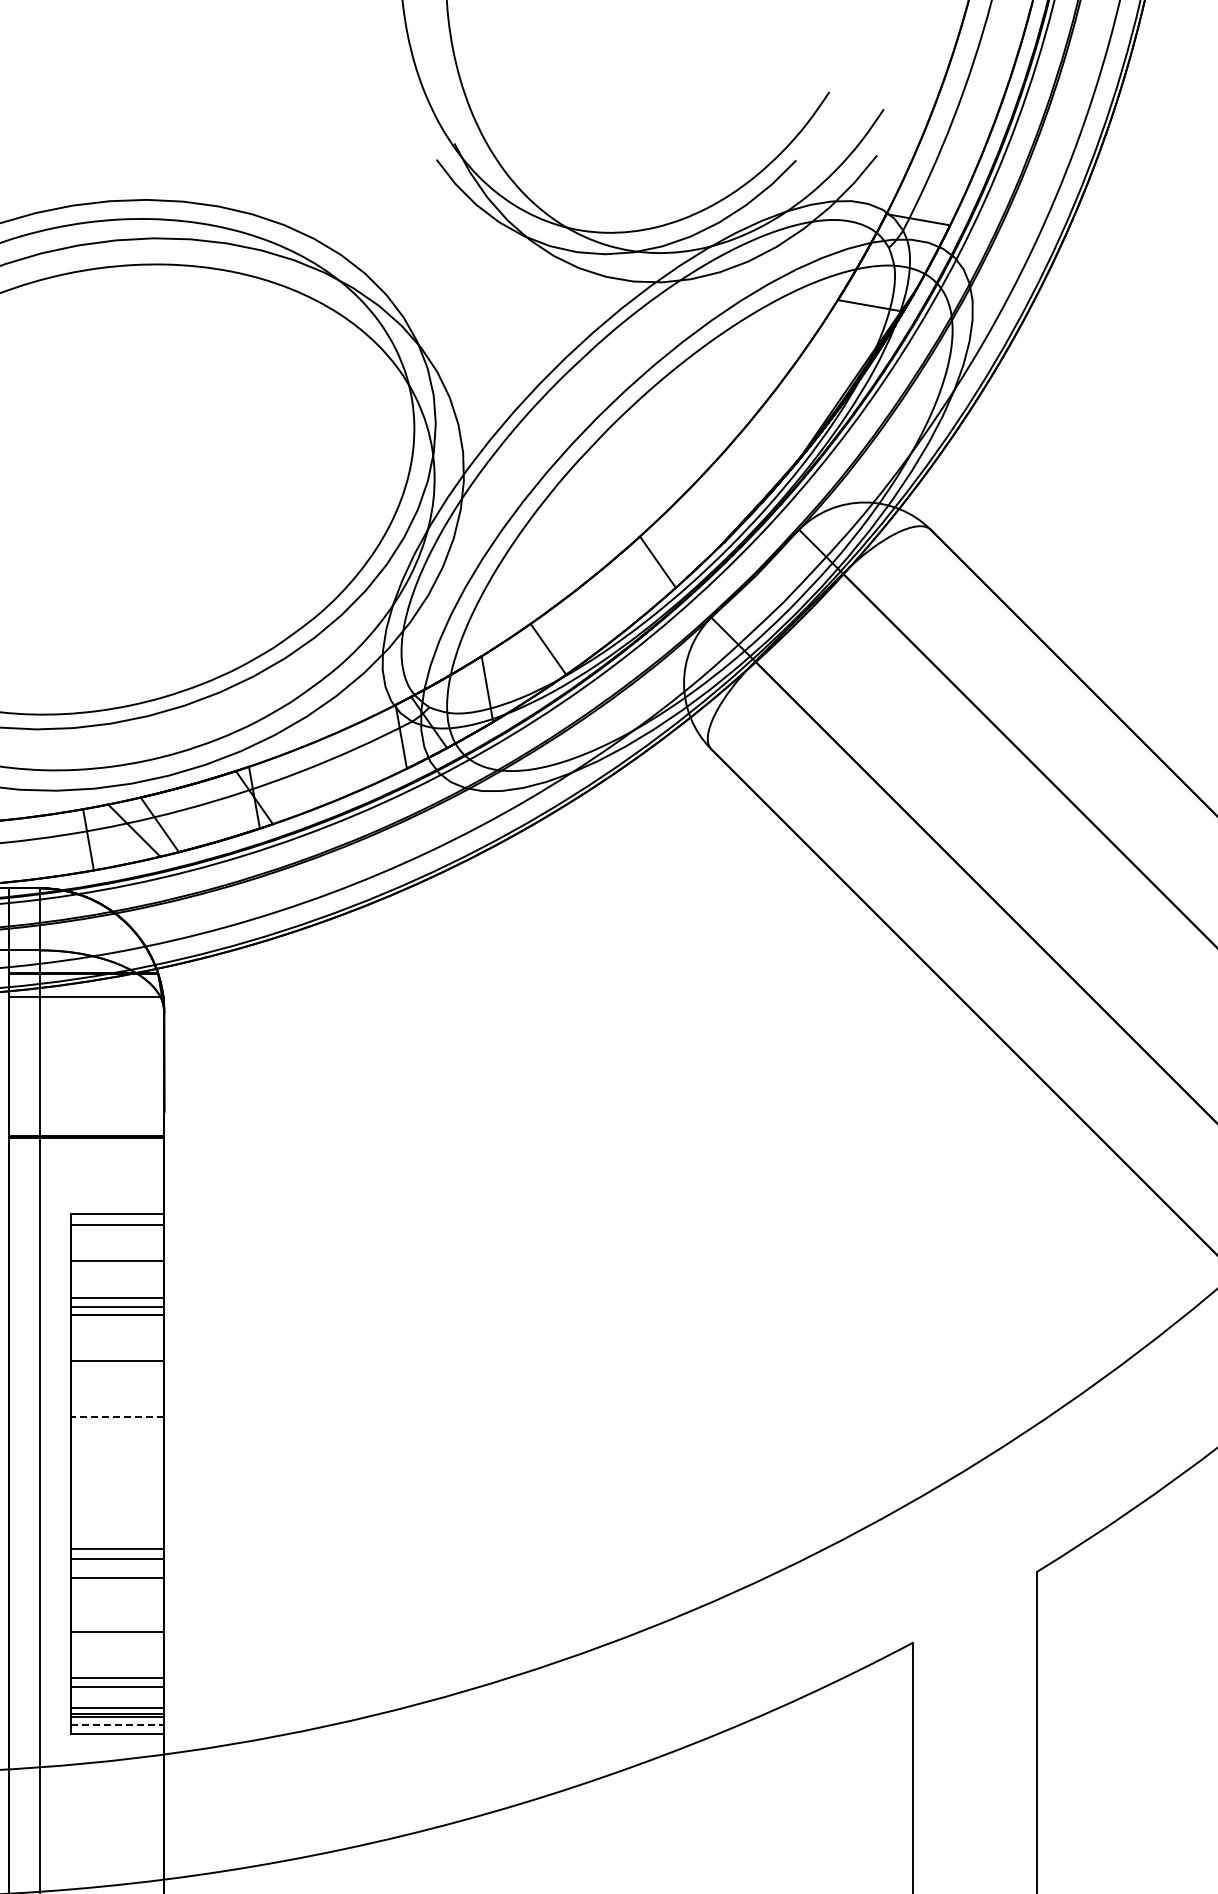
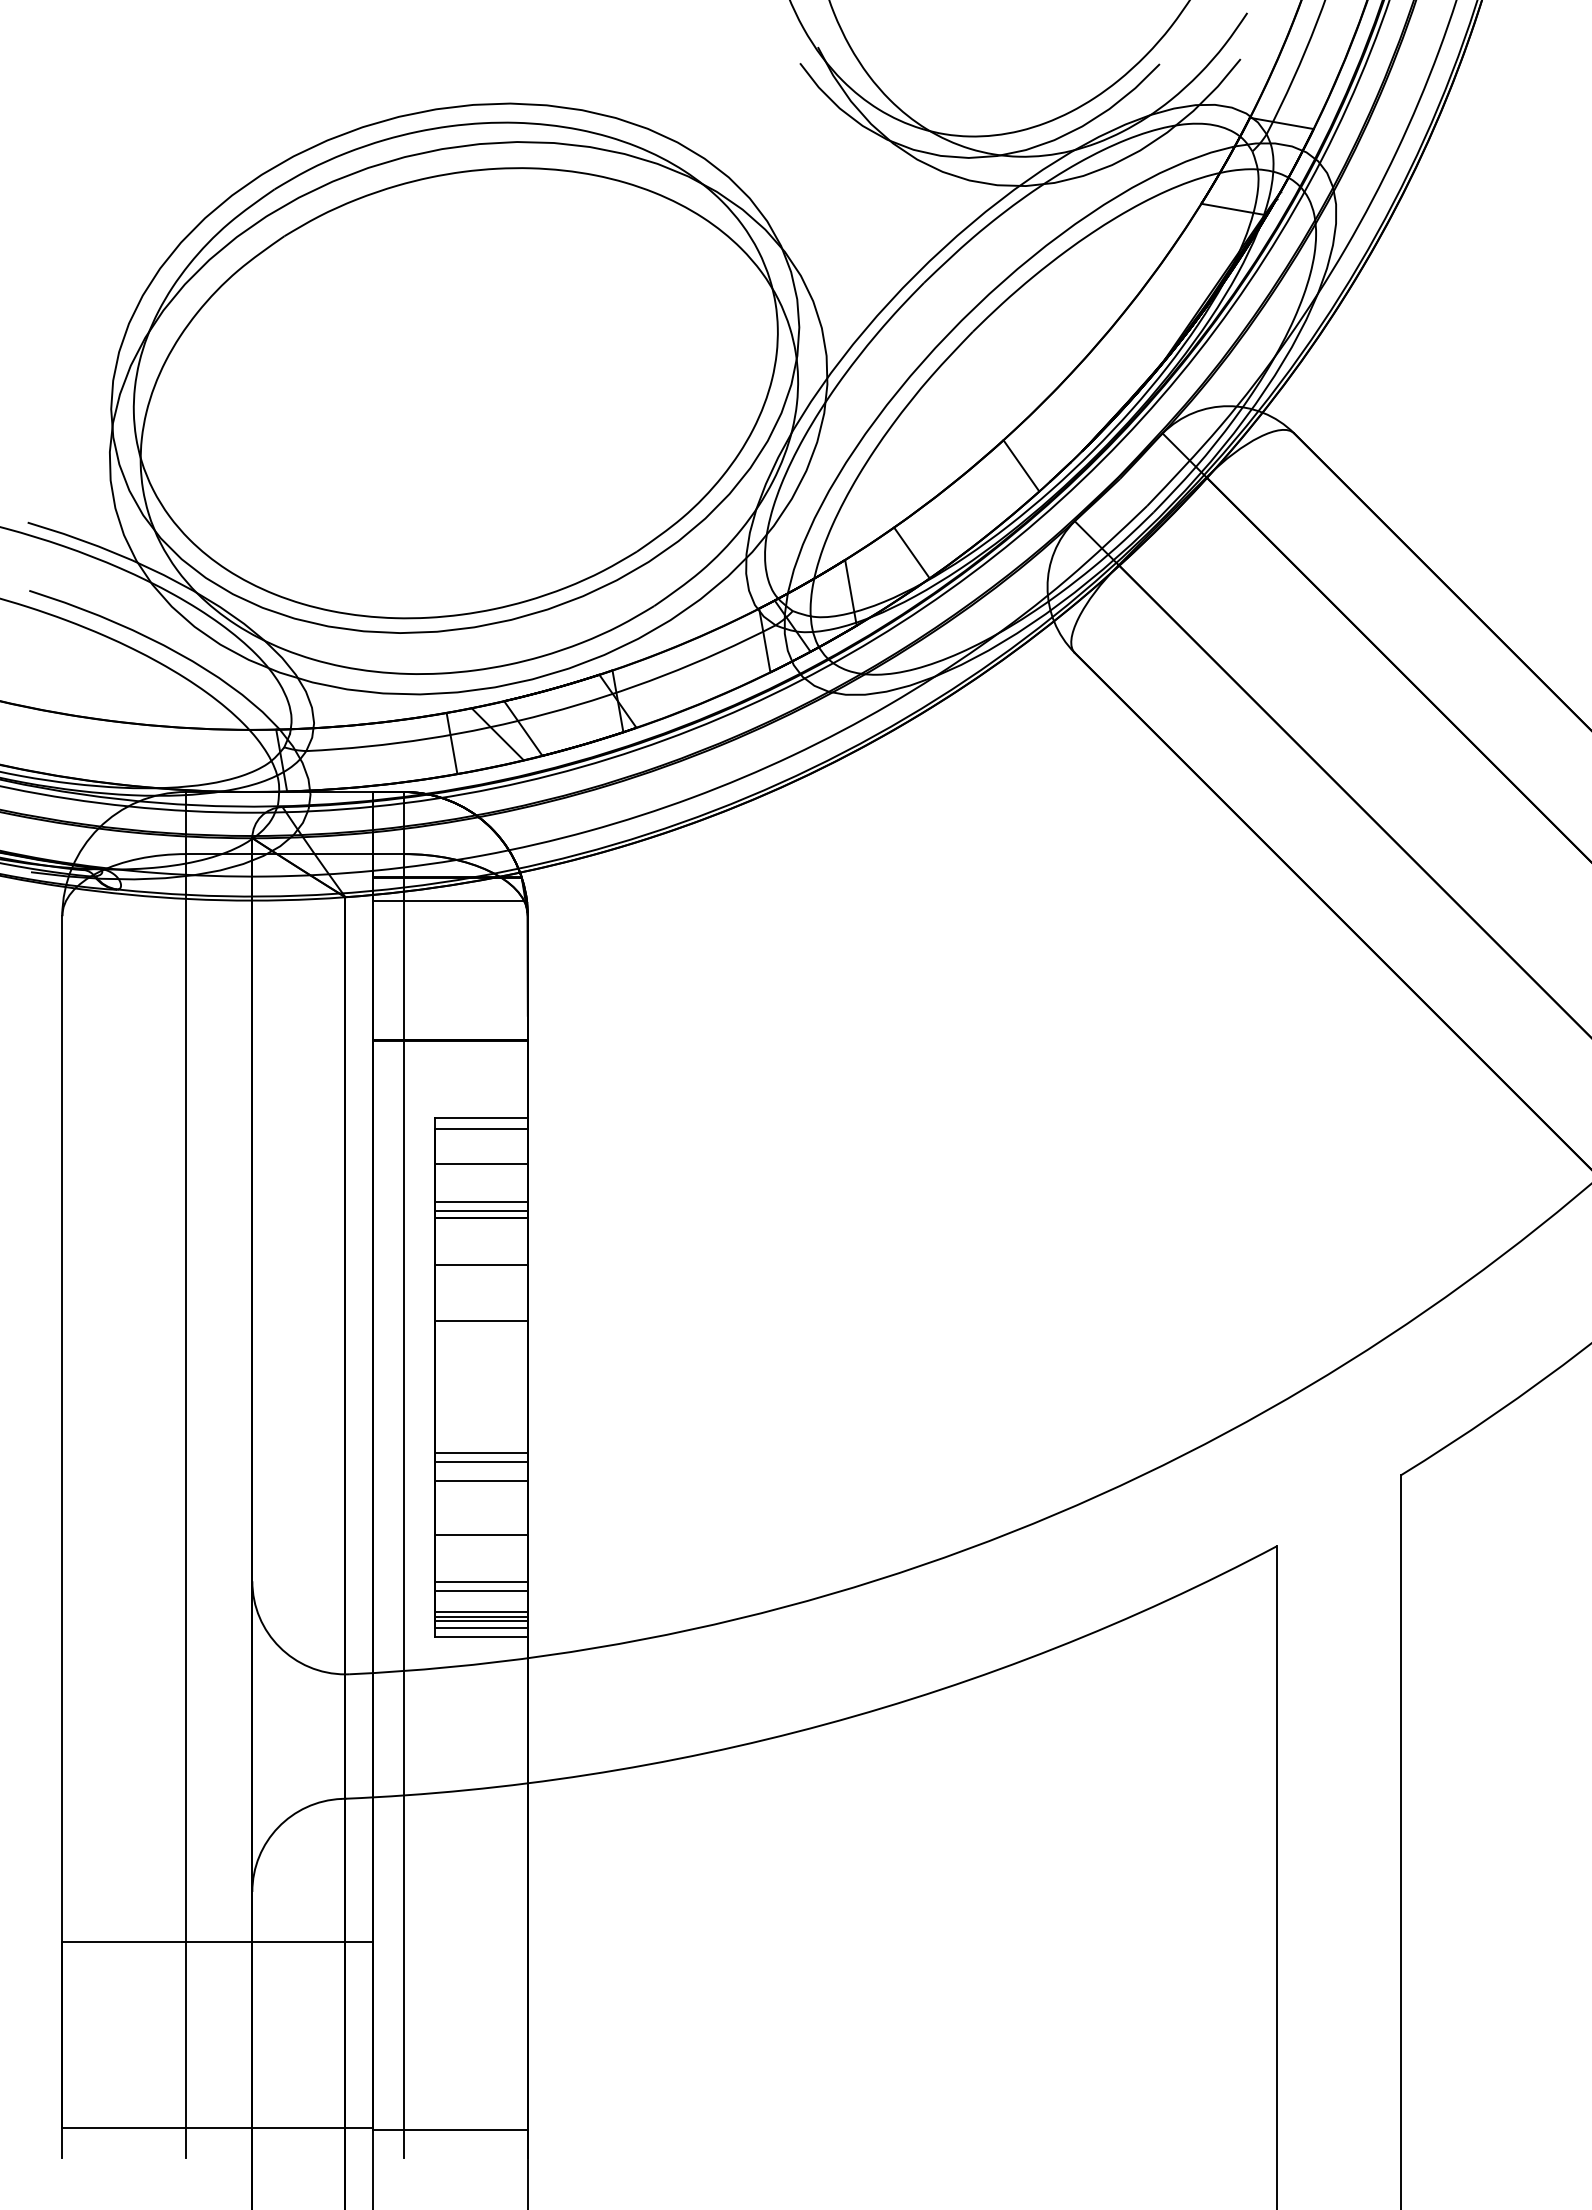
line: (118, 1417) -> (481, 1321), dashed -> solid
line: (118, 1724) -> (481, 1628), dashed -> solid

